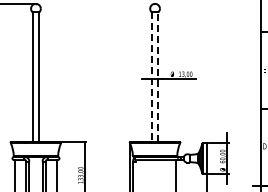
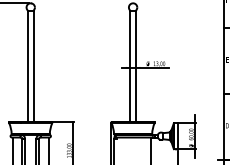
line: (151, 77) -> (130, 66), dashed -> solid
line: (158, 77) -> (136, 66), dashed -> solid

